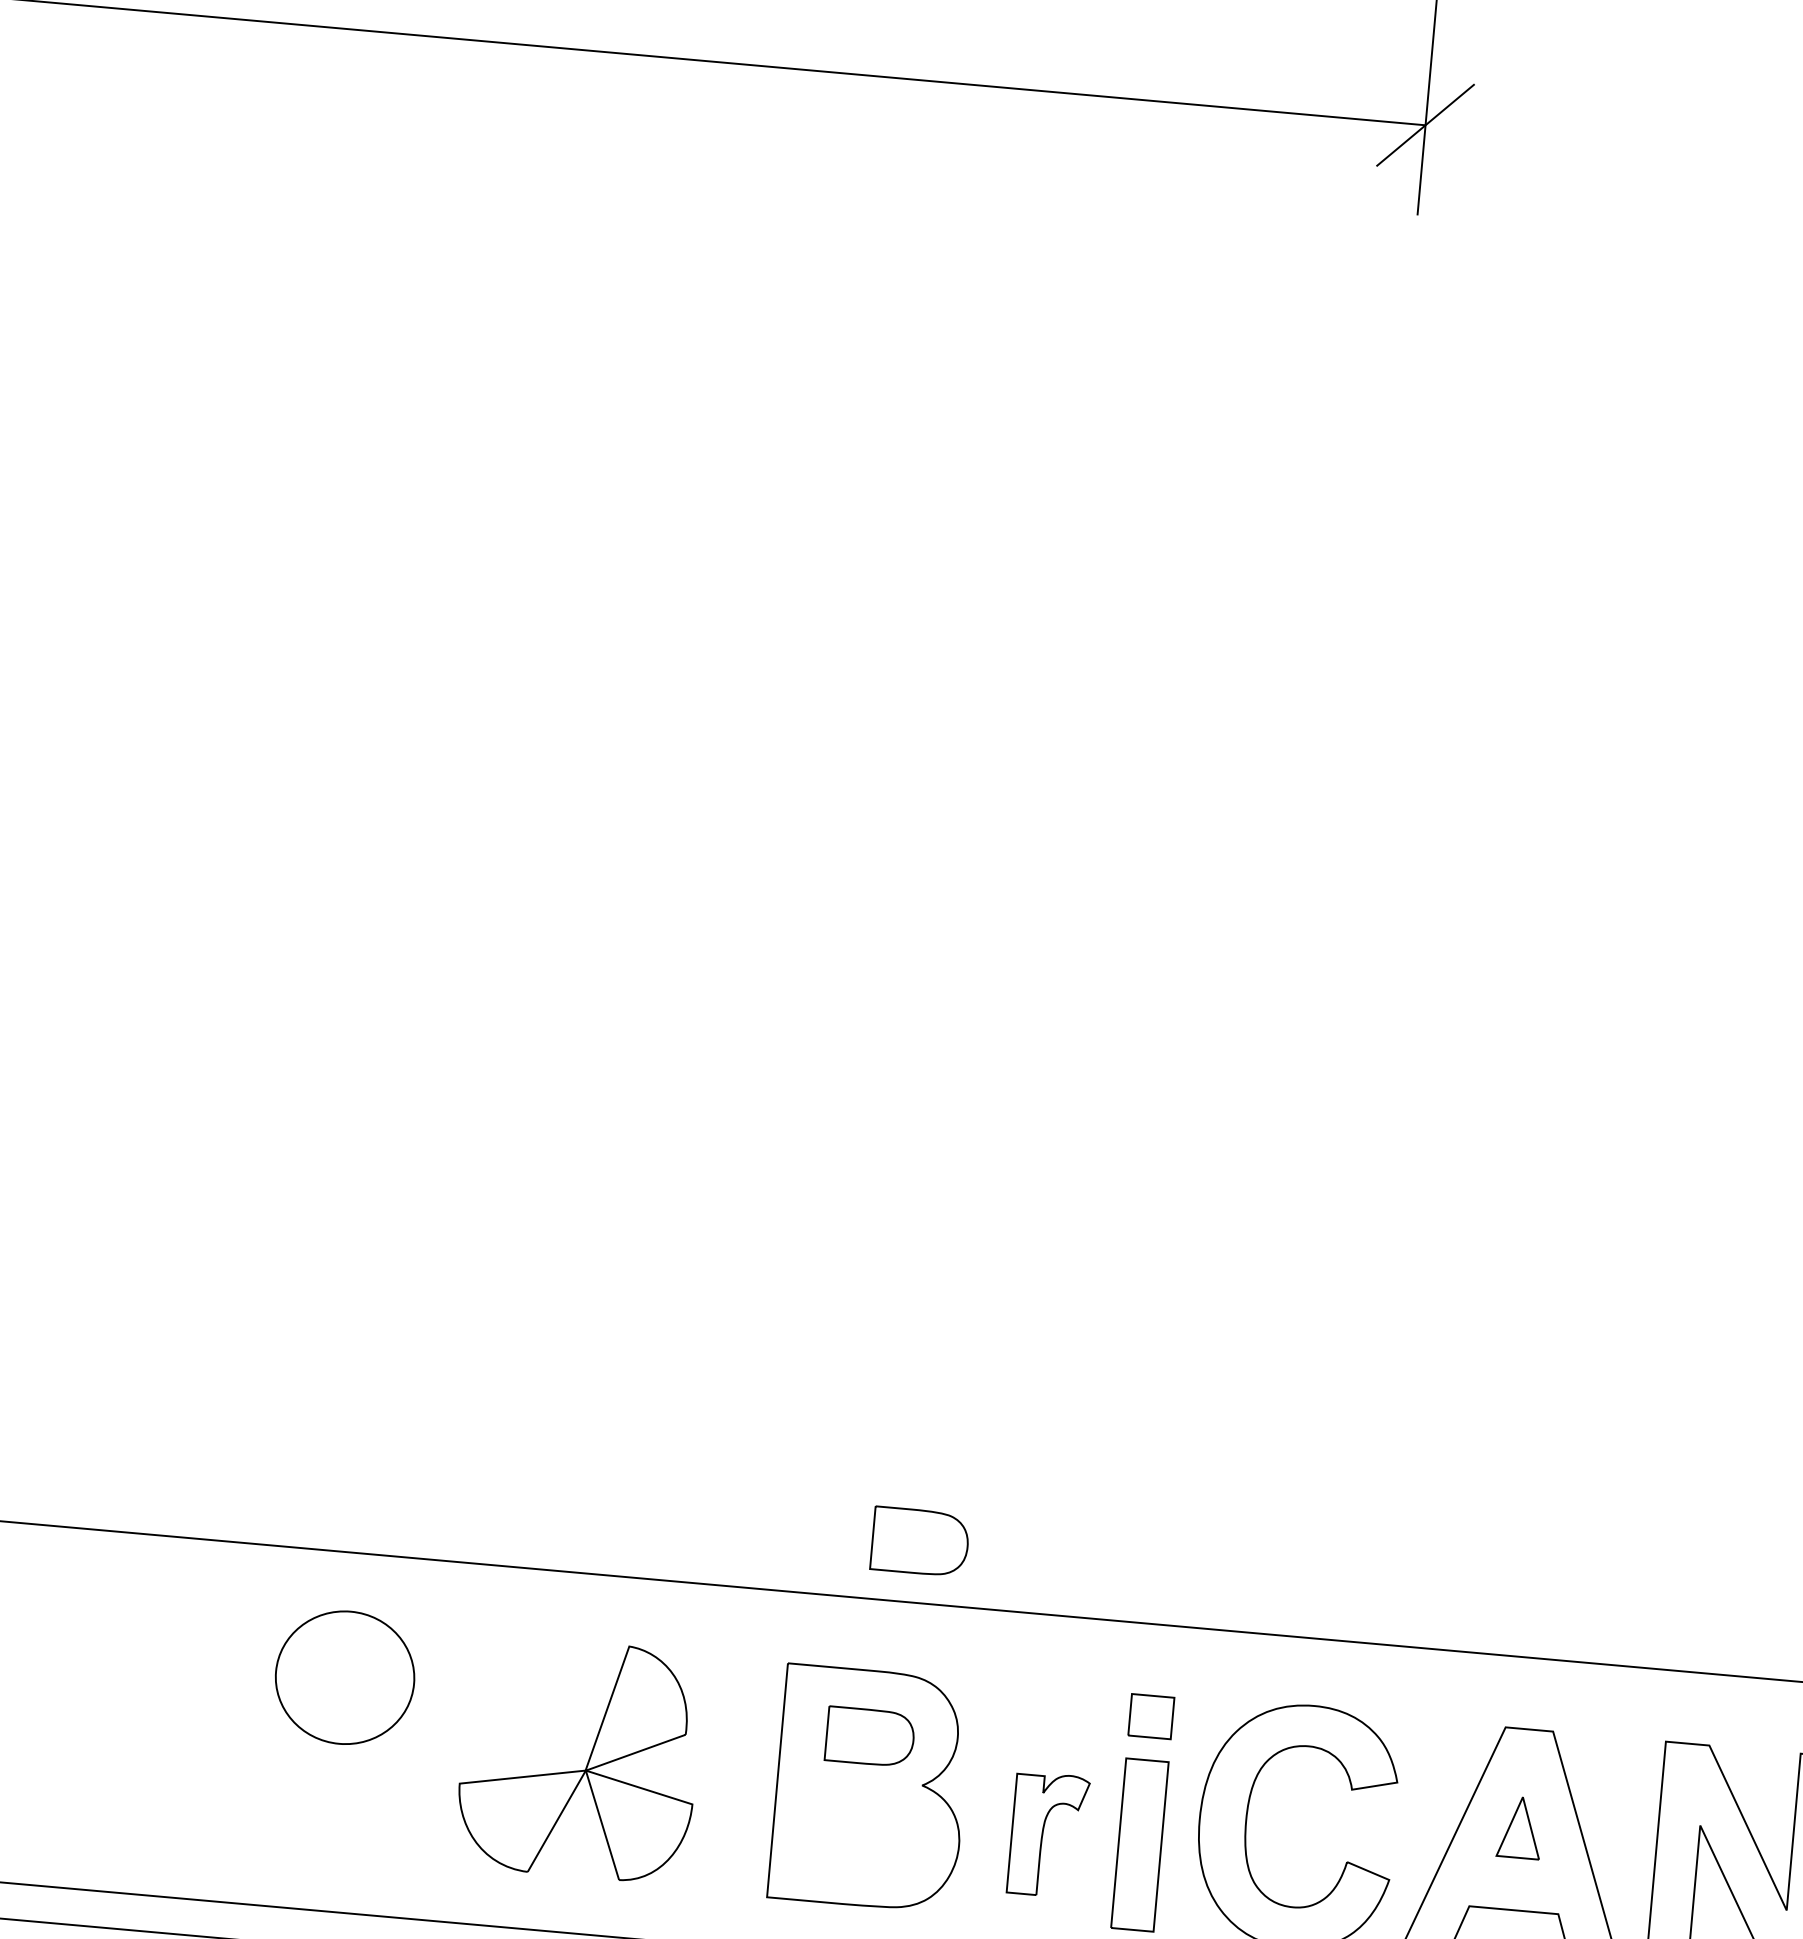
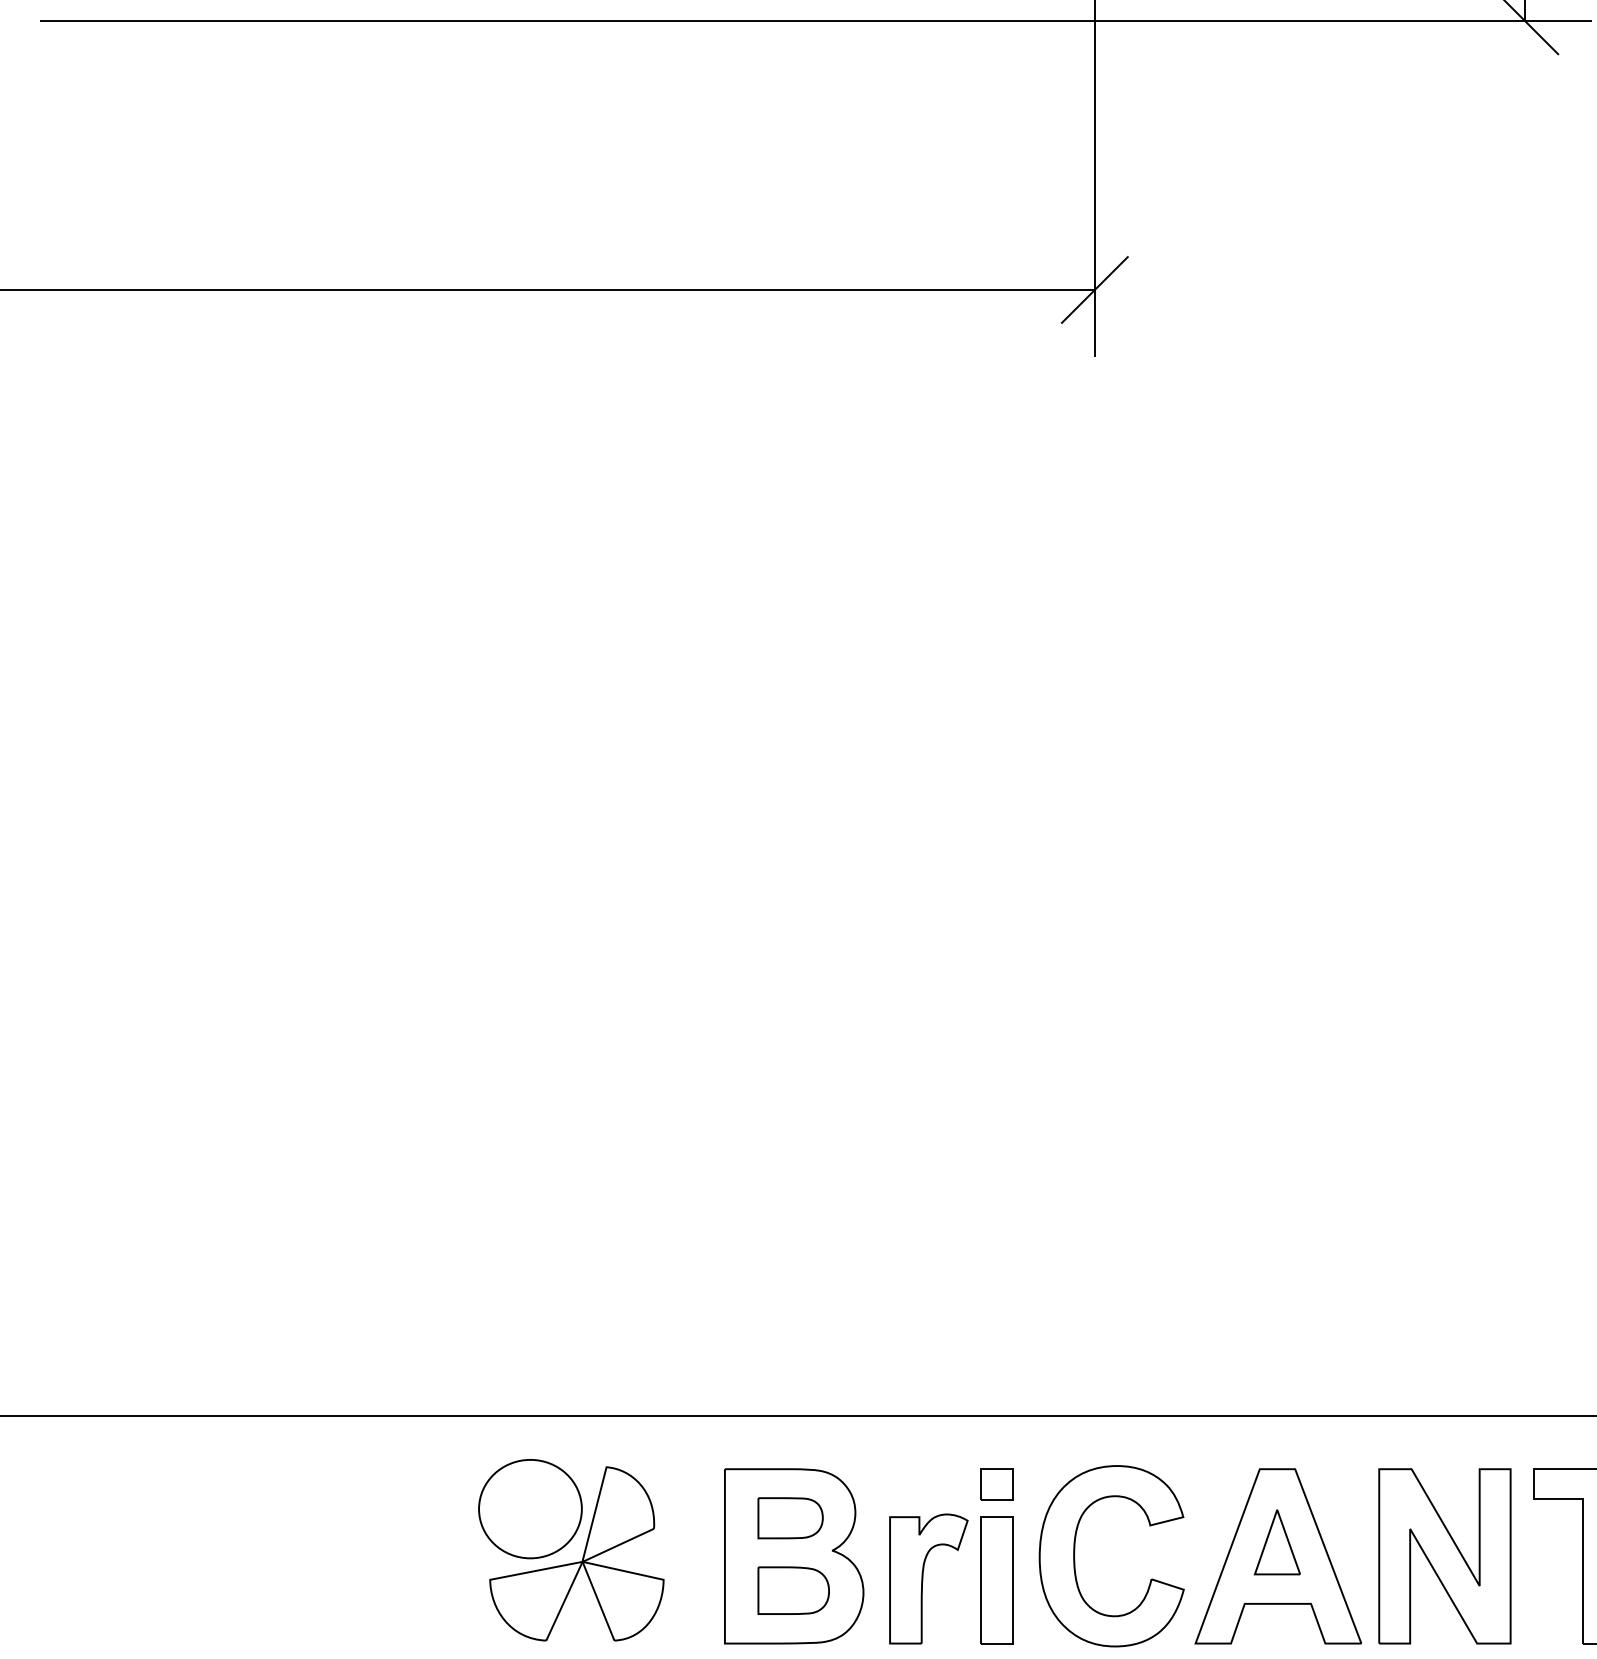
part: (919, 1541) -> (793, 1590), moved
part: (345, 1678) -> (530, 1509), moved
part: (1519, 1827) -> (1276, 1542), size x1.43
part: (1048, 1834) -> (928, 1578), size x1.43

